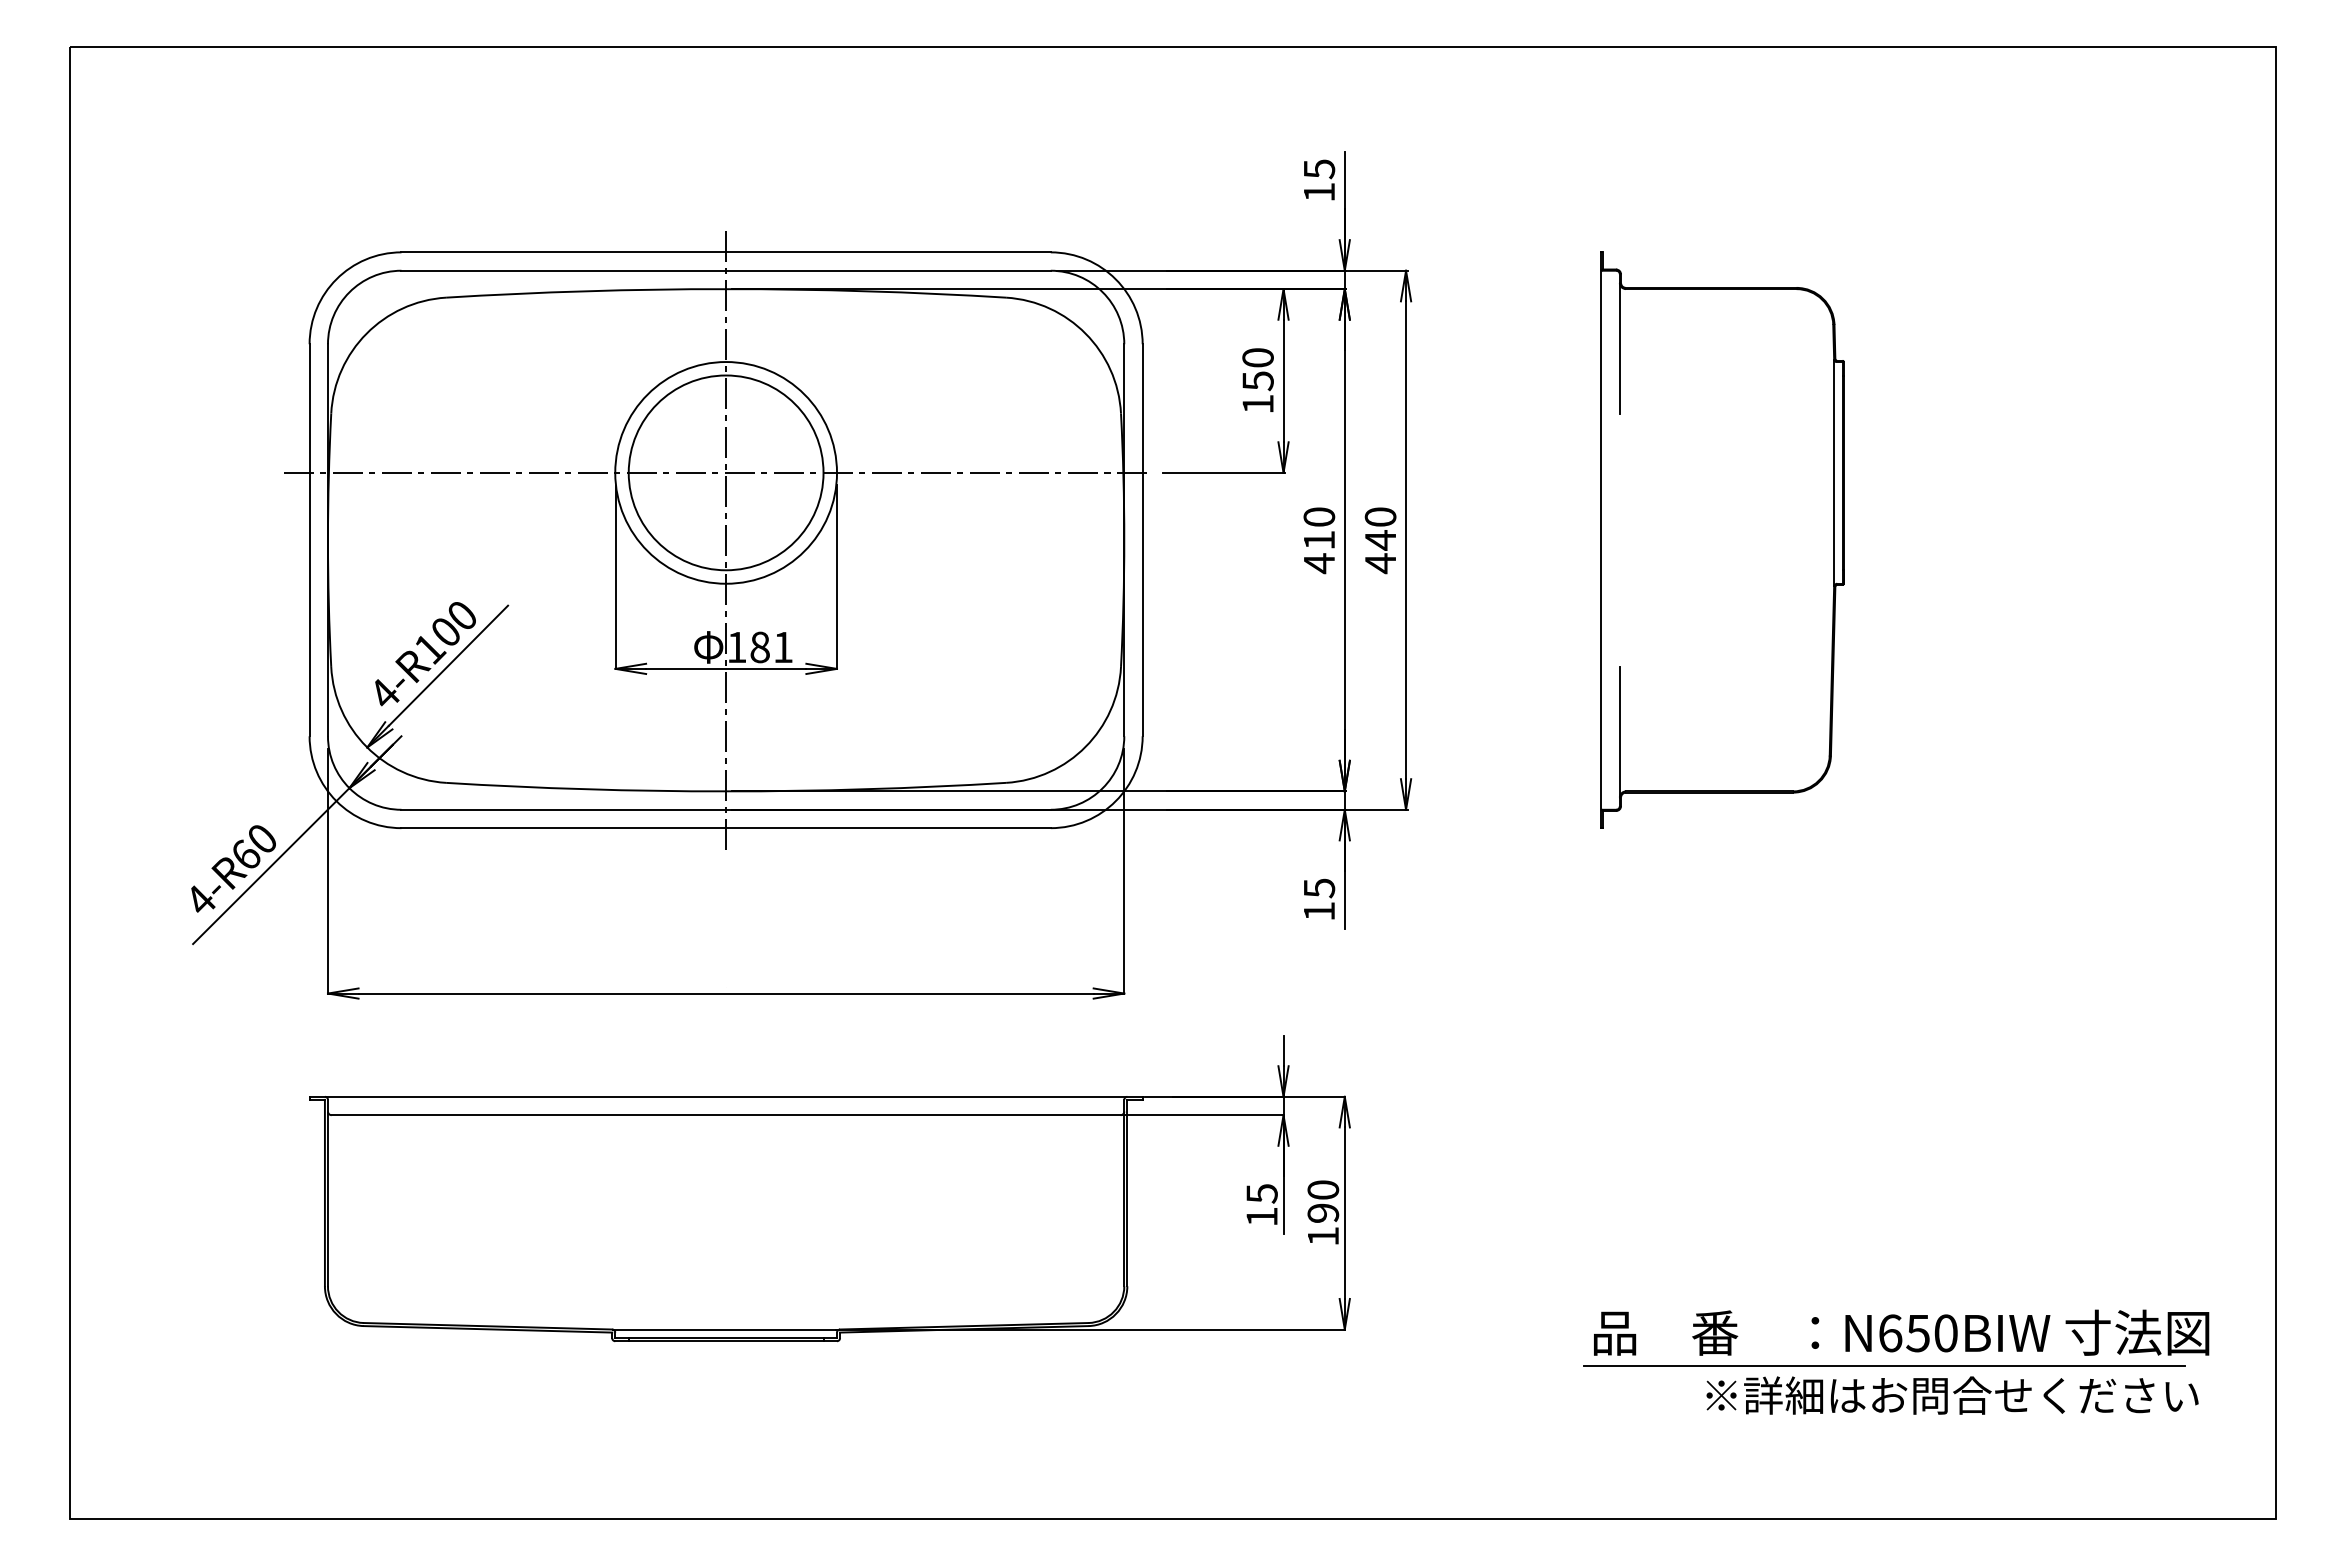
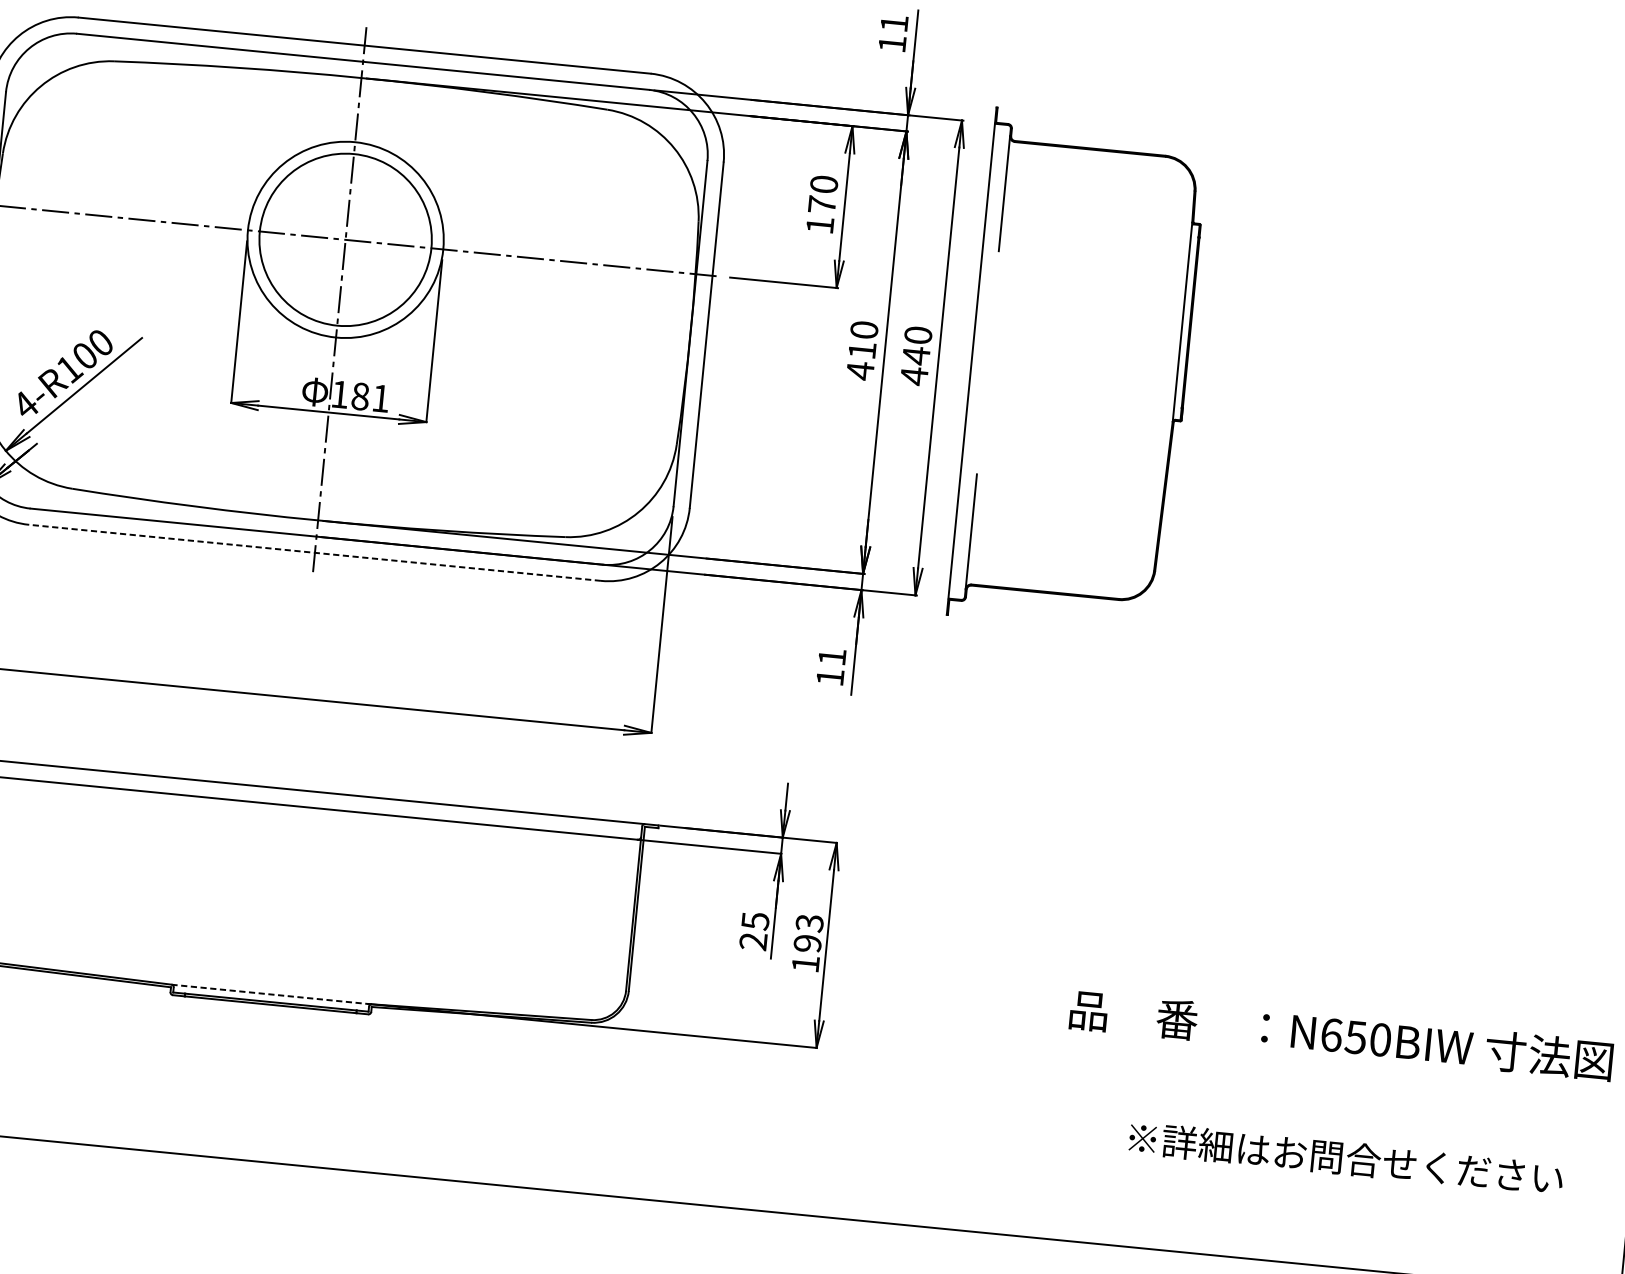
text: (1319, 169) -> (894, 23), 15 -> 11
text: (1257, 381) -> (821, 205), 150 -> 170
part: (1722, 539) -> (1078, 370), moved
line: (726, 828) -> (315, 553), solid -> dashed
text: (1319, 888) -> (832, 657), 15 -> 11
text: (1323, 1190) -> (809, 923), 190 -> 193
text: (1261, 1216) -> (753, 941), 15 -> 25
line: (725, 1329) -> (271, 994), solid -> dashed
text: (1901, 1332) -> (1341, 1035), moved
line: (1884, 1366) -> (1288, 1127), removed

